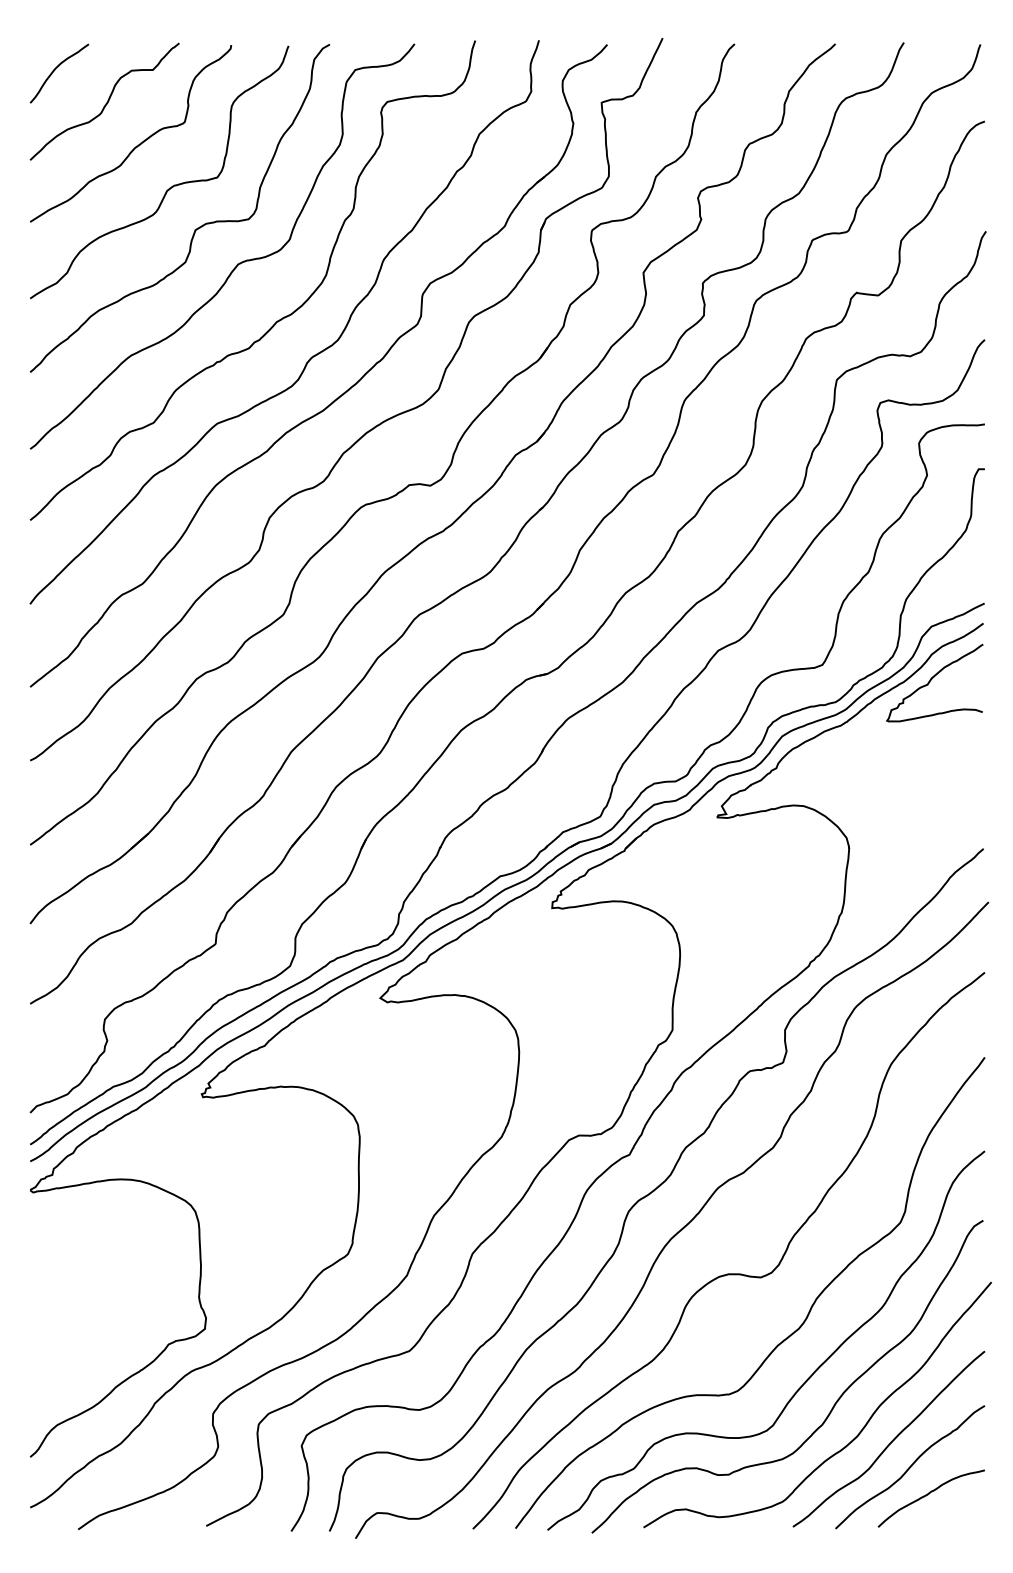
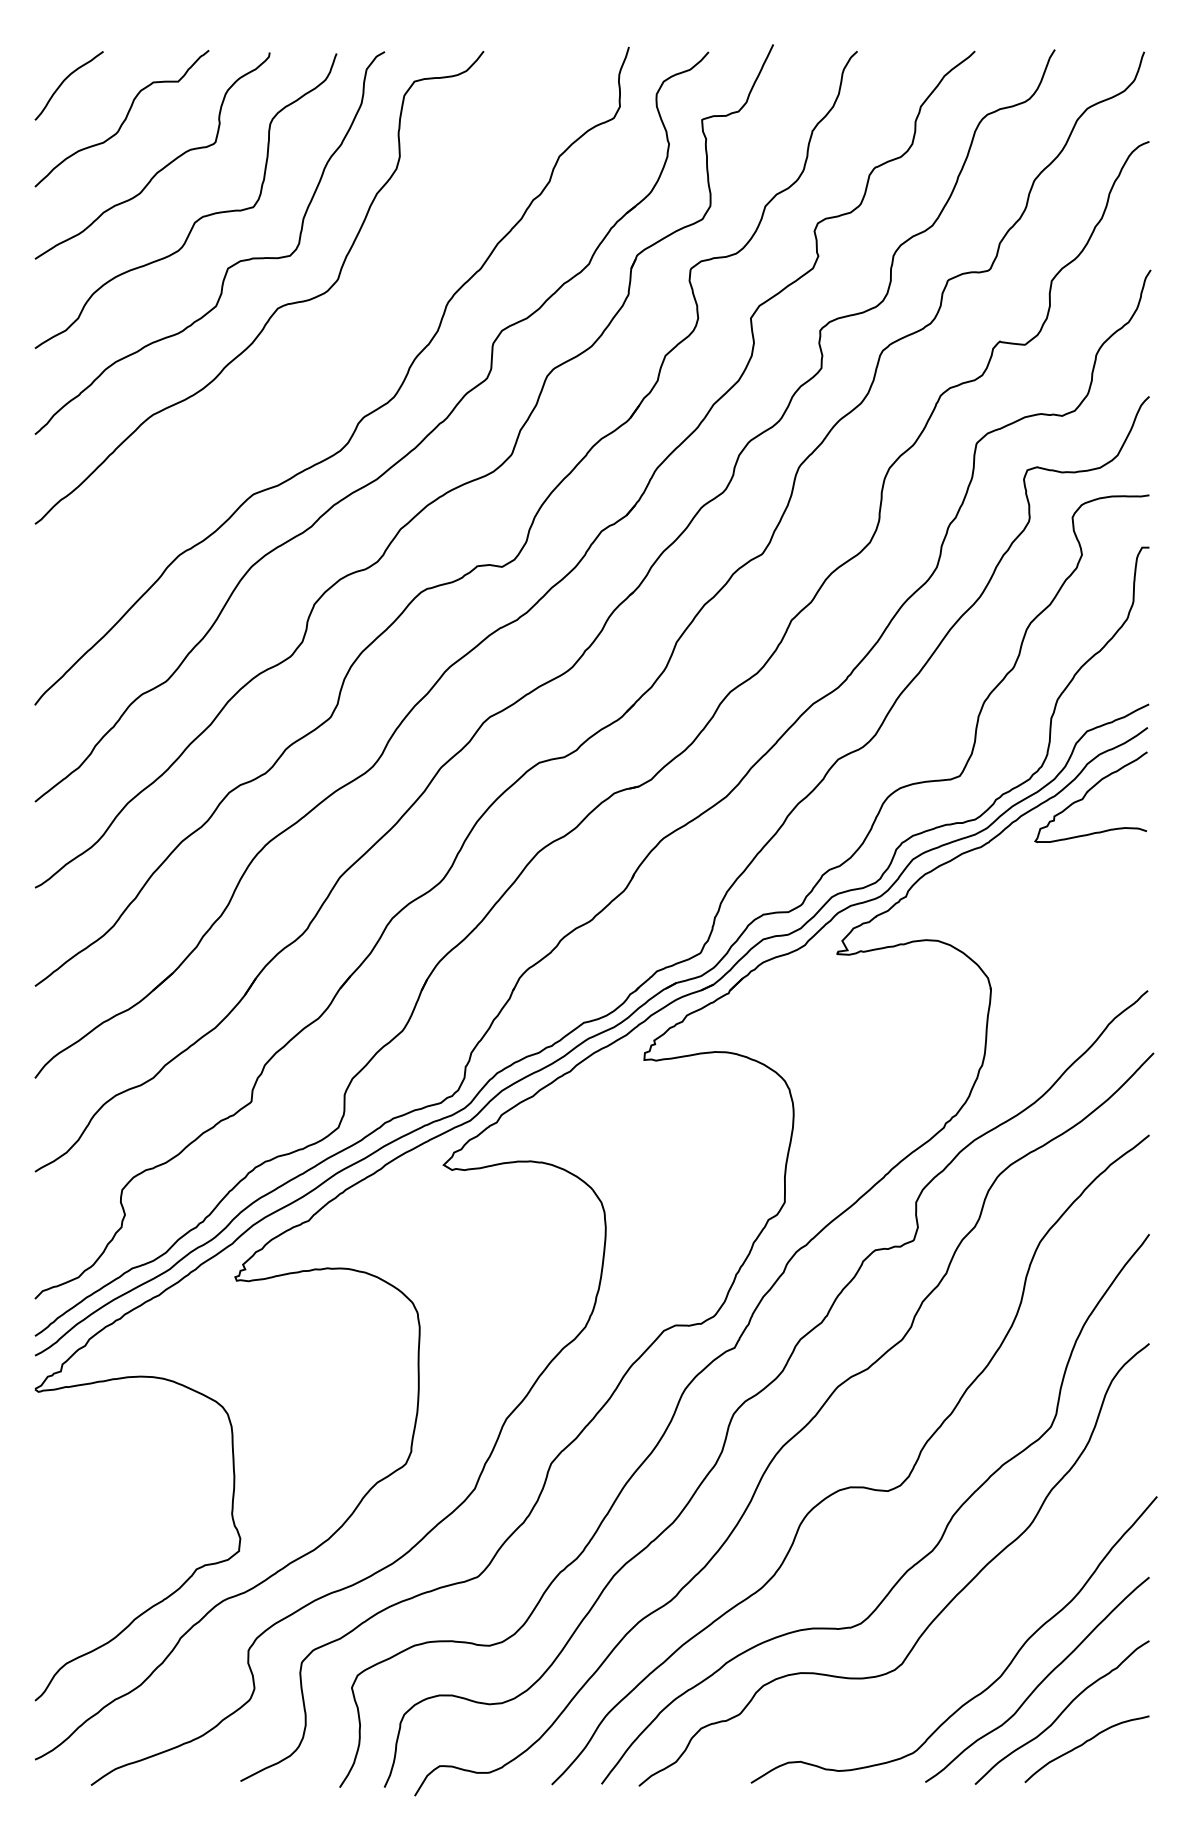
curve: (277, 320) -> (323, 374), removed
curve: (832, 1406) -> (971, 1641), removed

